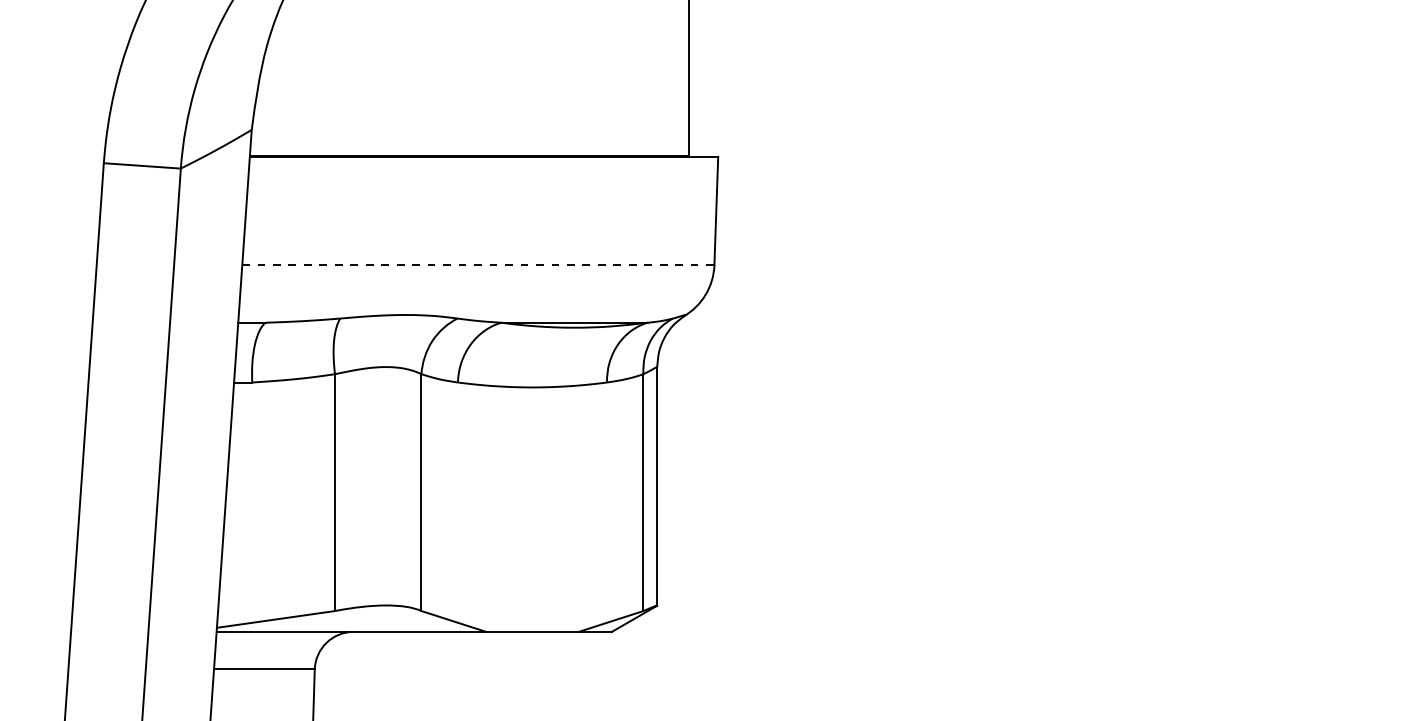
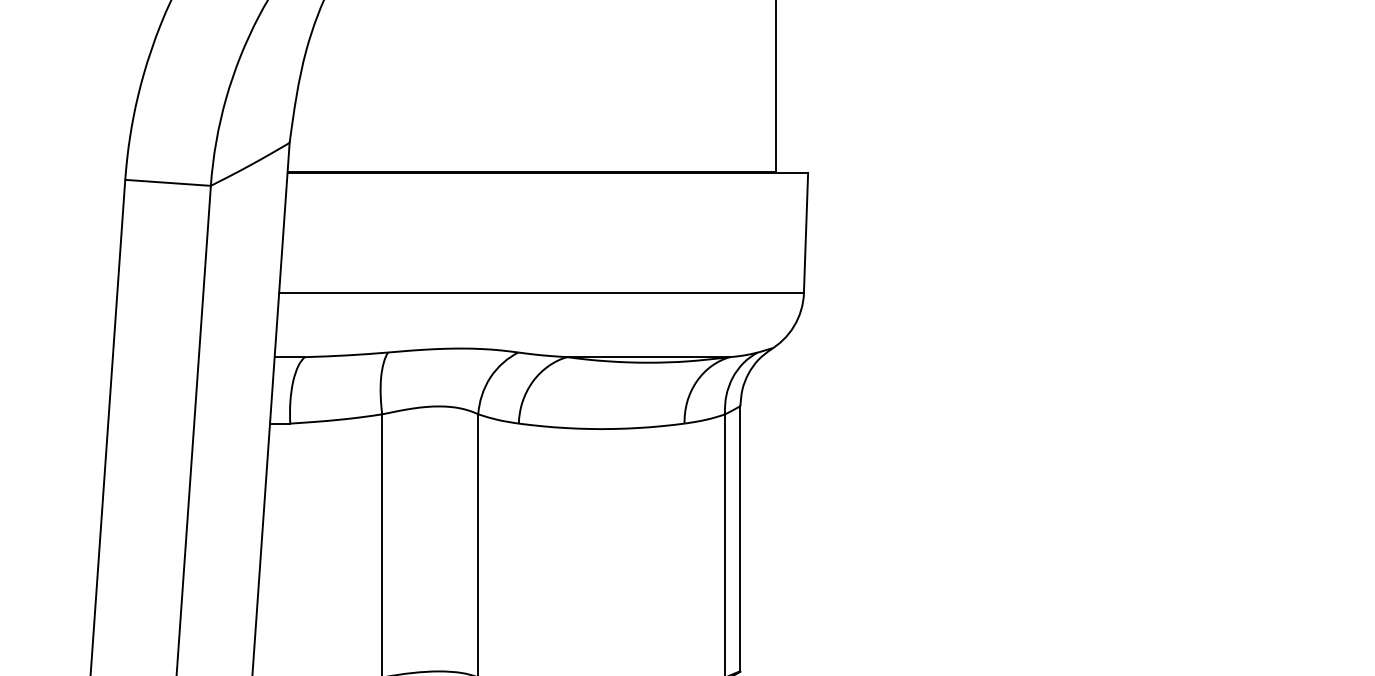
line: (478, 265) -> (541, 293), dashed -> solid

